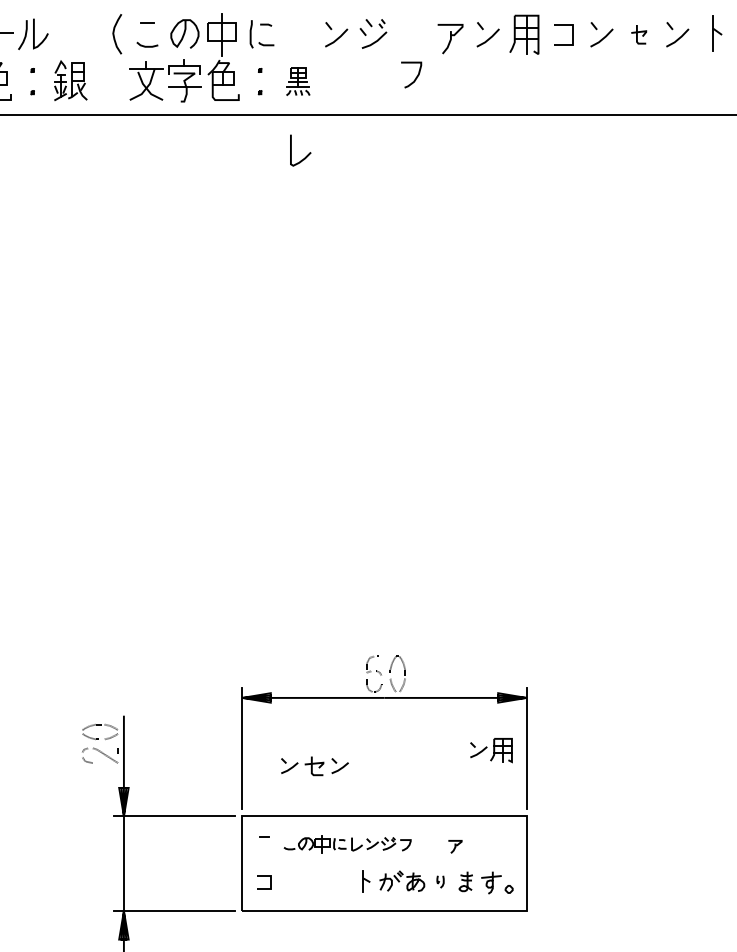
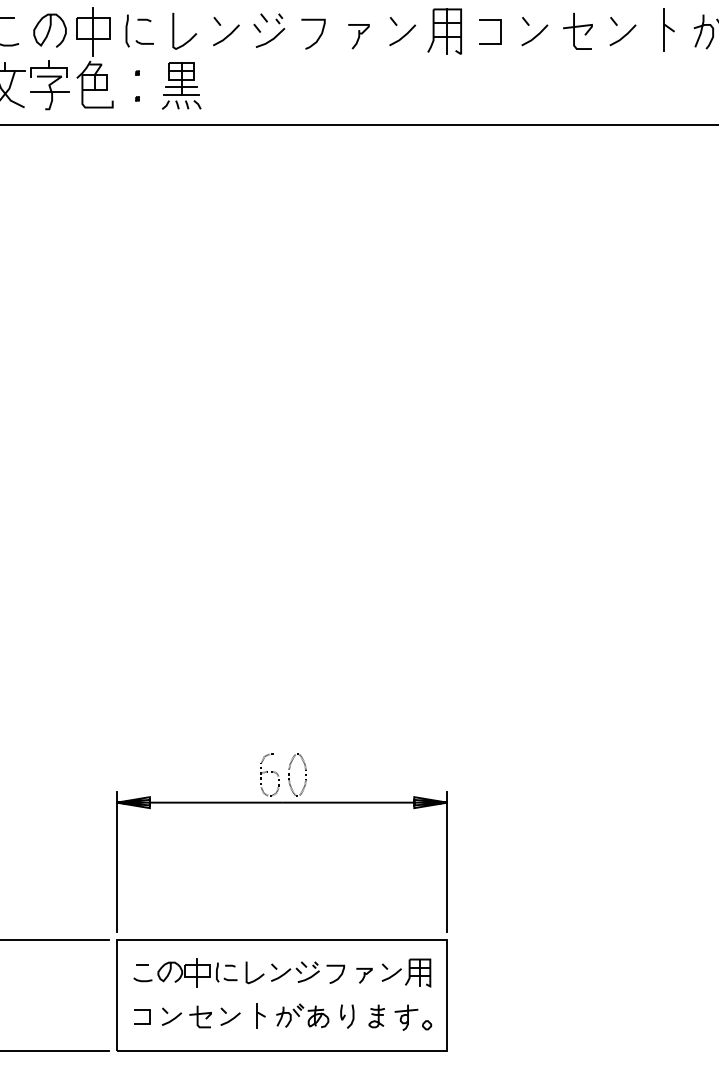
part: (638, 34) -> (577, 31), size x1.67
part: (450, 39) -> (358, 37), size x0.71
curve: (415, 77) -> (318, 37), moved
part: (298, 81) -> (182, 85), size x1.43
curve: (306, 155) -> (191, 37), moved
part: (491, 750) -> (406, 973), moved
part: (314, 766) -> (200, 1017), moved
part: (347, 844) -> (239, 973), size x1.43
part: (440, 881) -> (347, 1016), size x1.67

